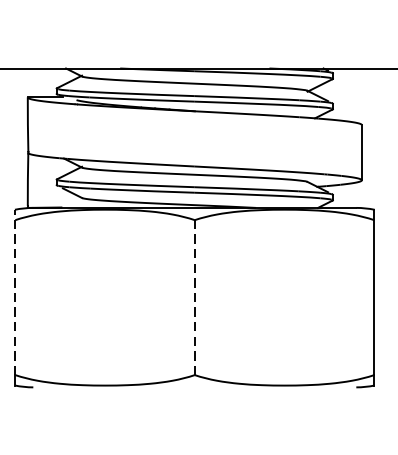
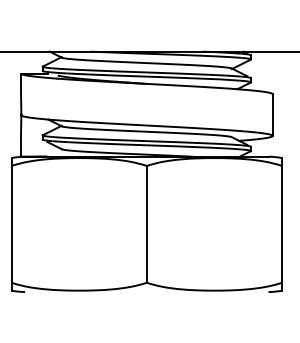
line: (15, 291) -> (11, 219), dashed -> solid
line: (194, 296) -> (146, 223), dashed -> solid

